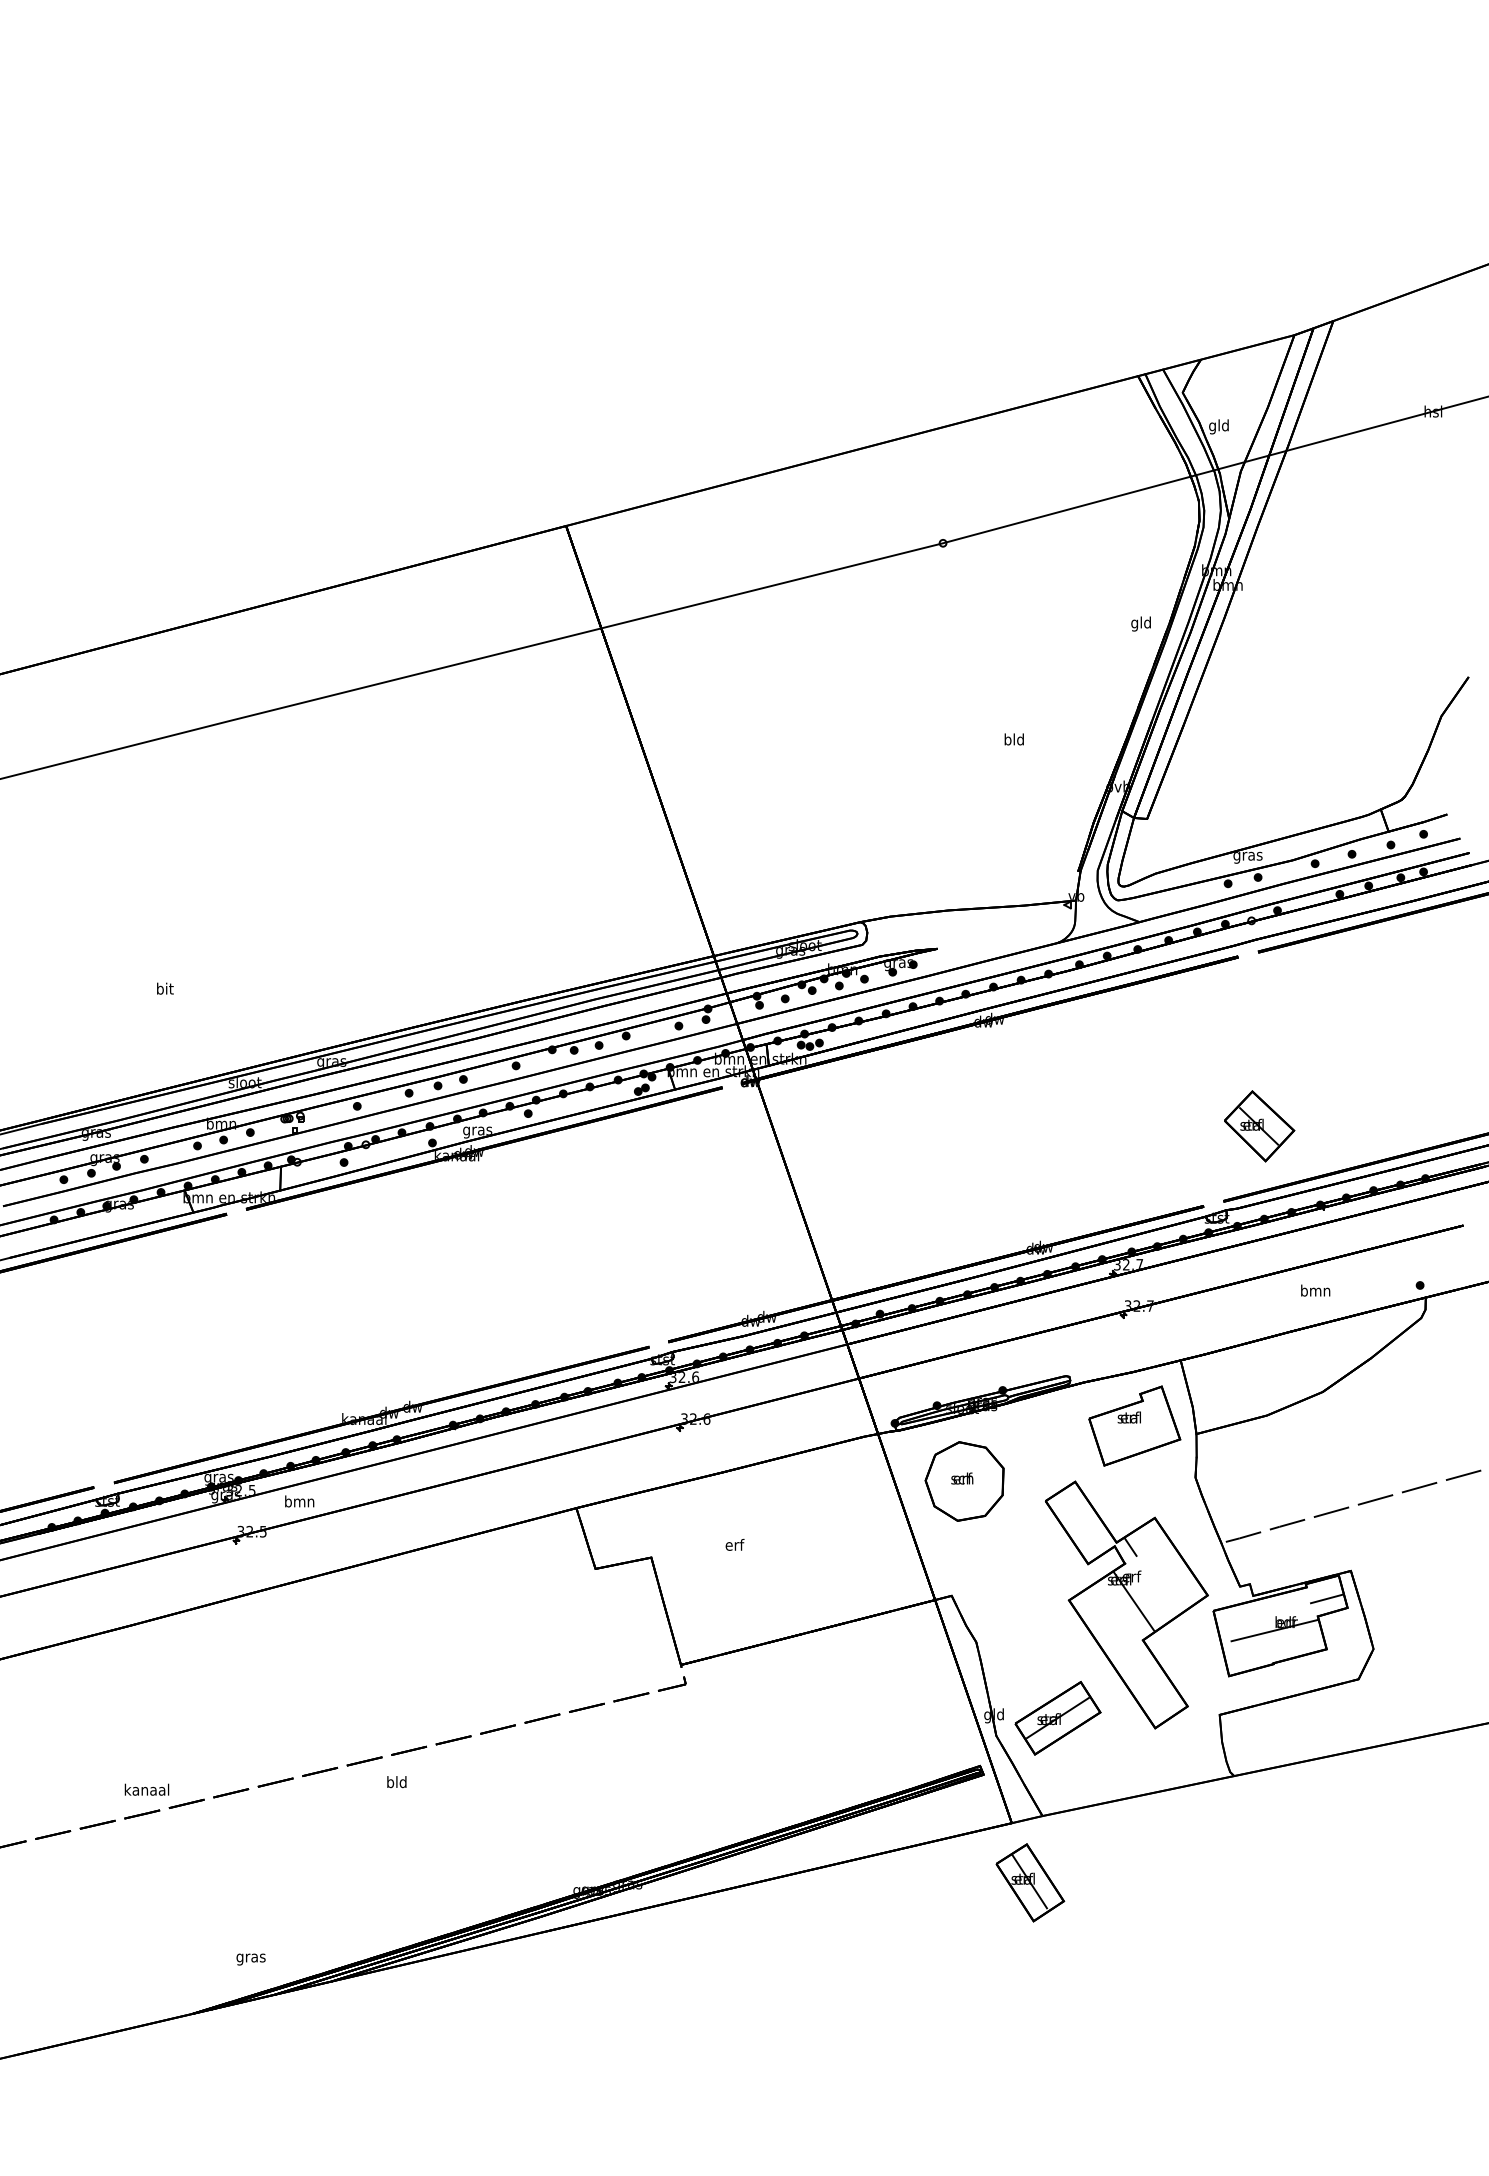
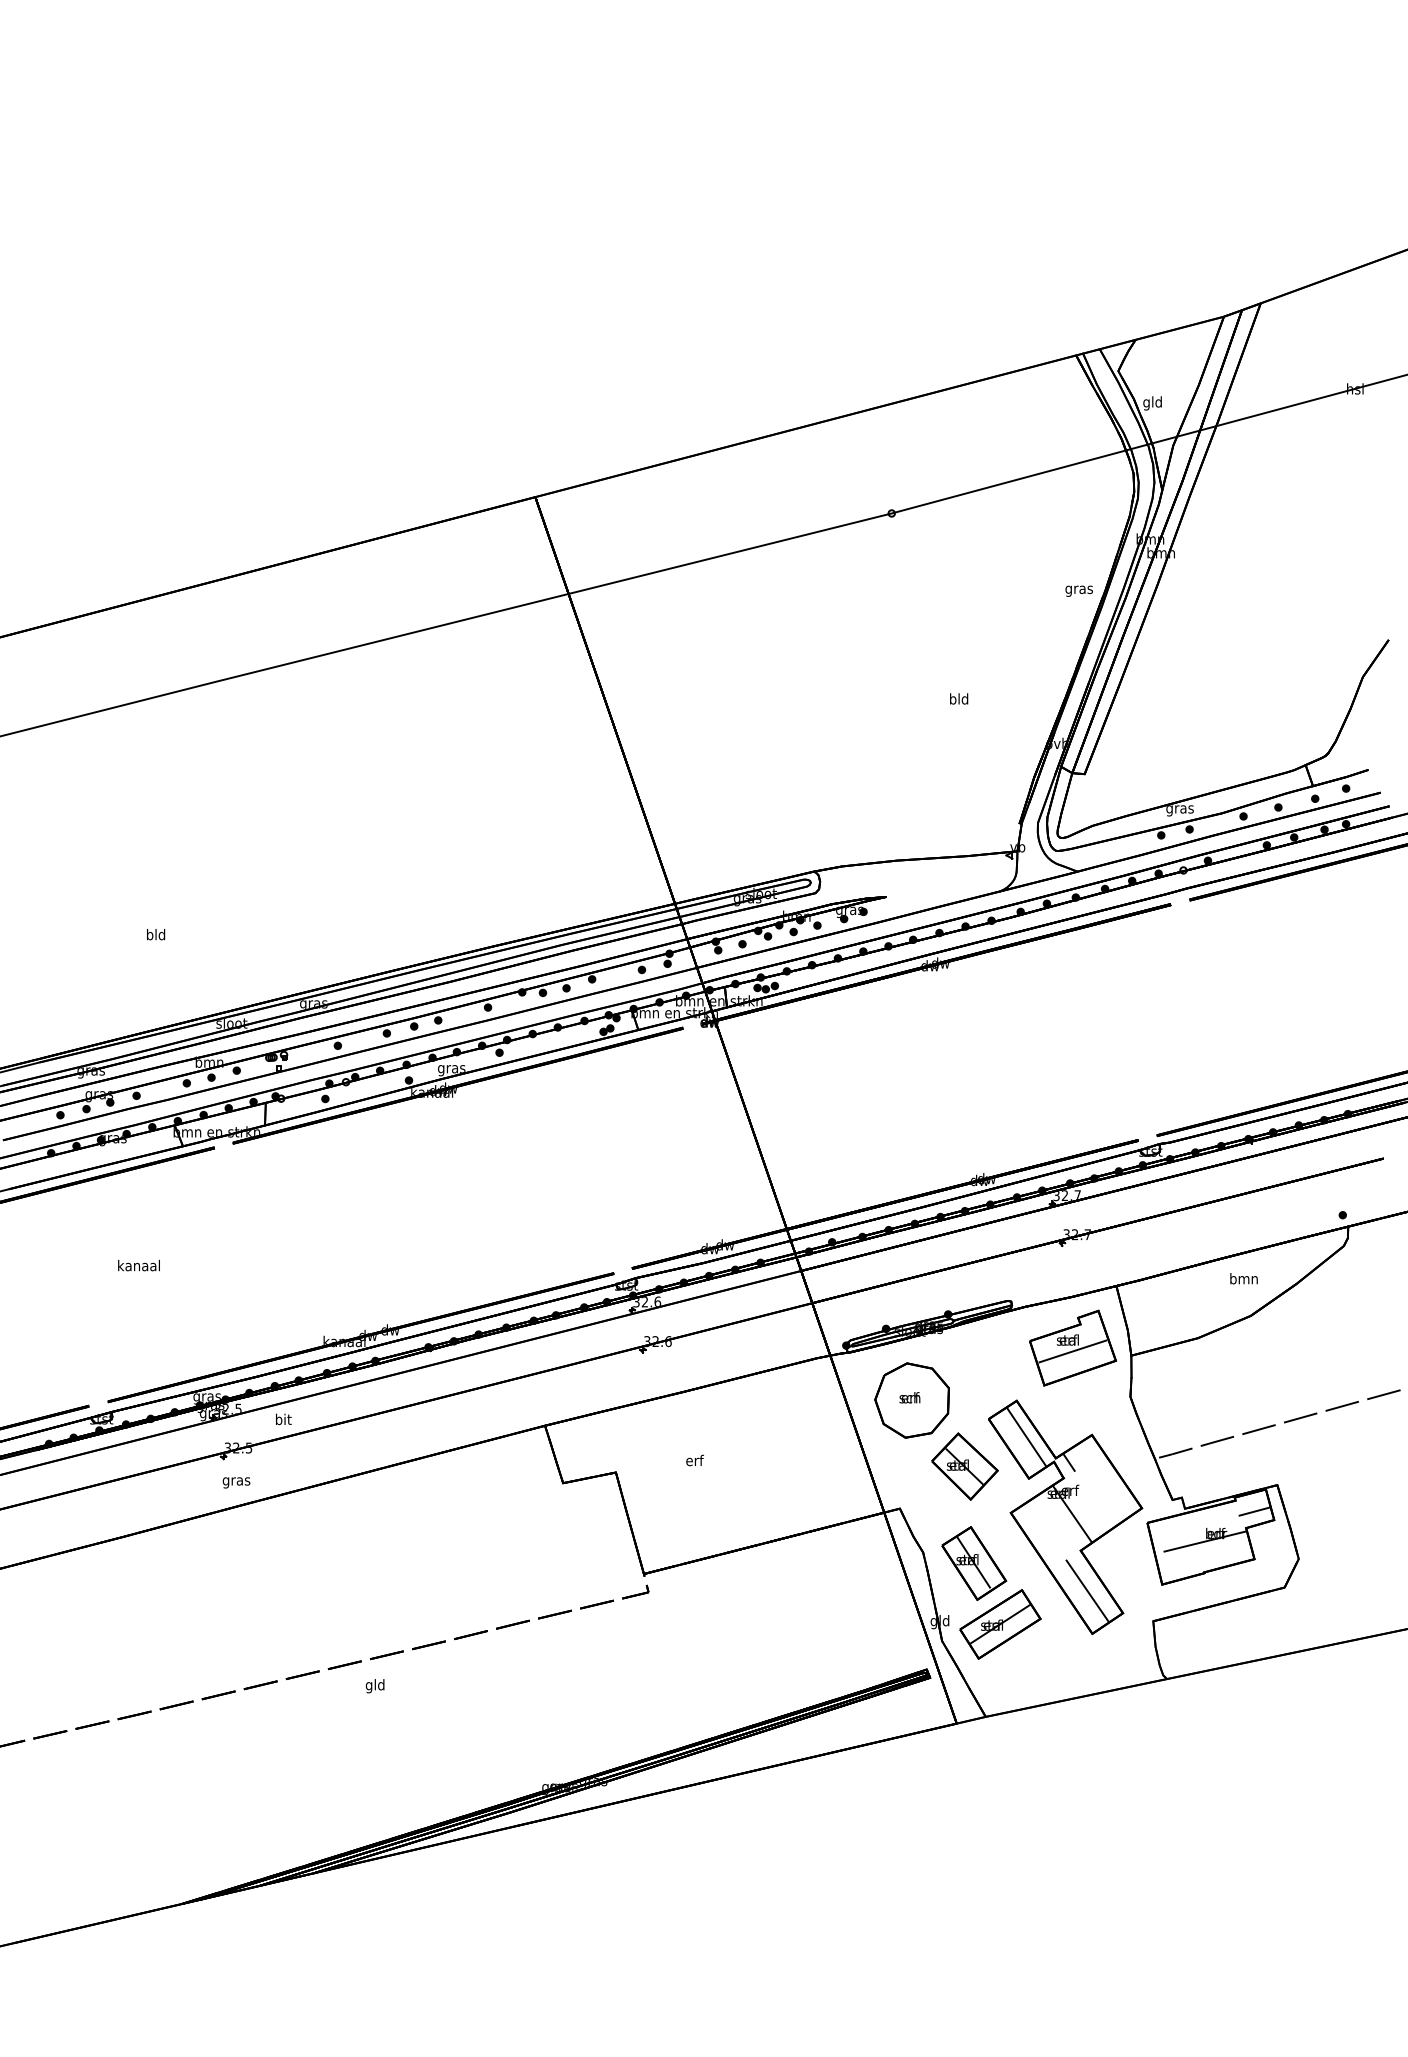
text: (1140, 623) -> (1078, 589), gld -> gras
text: (164, 988) -> (155, 934), bit -> bld
part: (1259, 1126) -> (964, 1466), moved
text: (1315, 1290) -> (1243, 1278), moved
line: (1134, 1429) -> (1072, 1351), added
text: (299, 1501) -> (283, 1419), bmn -> bit
line: (1085, 1520) -> (1026, 1437), added
line: (1150, 1682) -> (1087, 1590), added
text: (390, 1783) -> (369, 1686), bld -> gld
text: (146, 1789) -> (138, 1265), moved
part: (1030, 1882) -> (974, 1563), moved
text: (250, 1959) -> (235, 1482), moved

